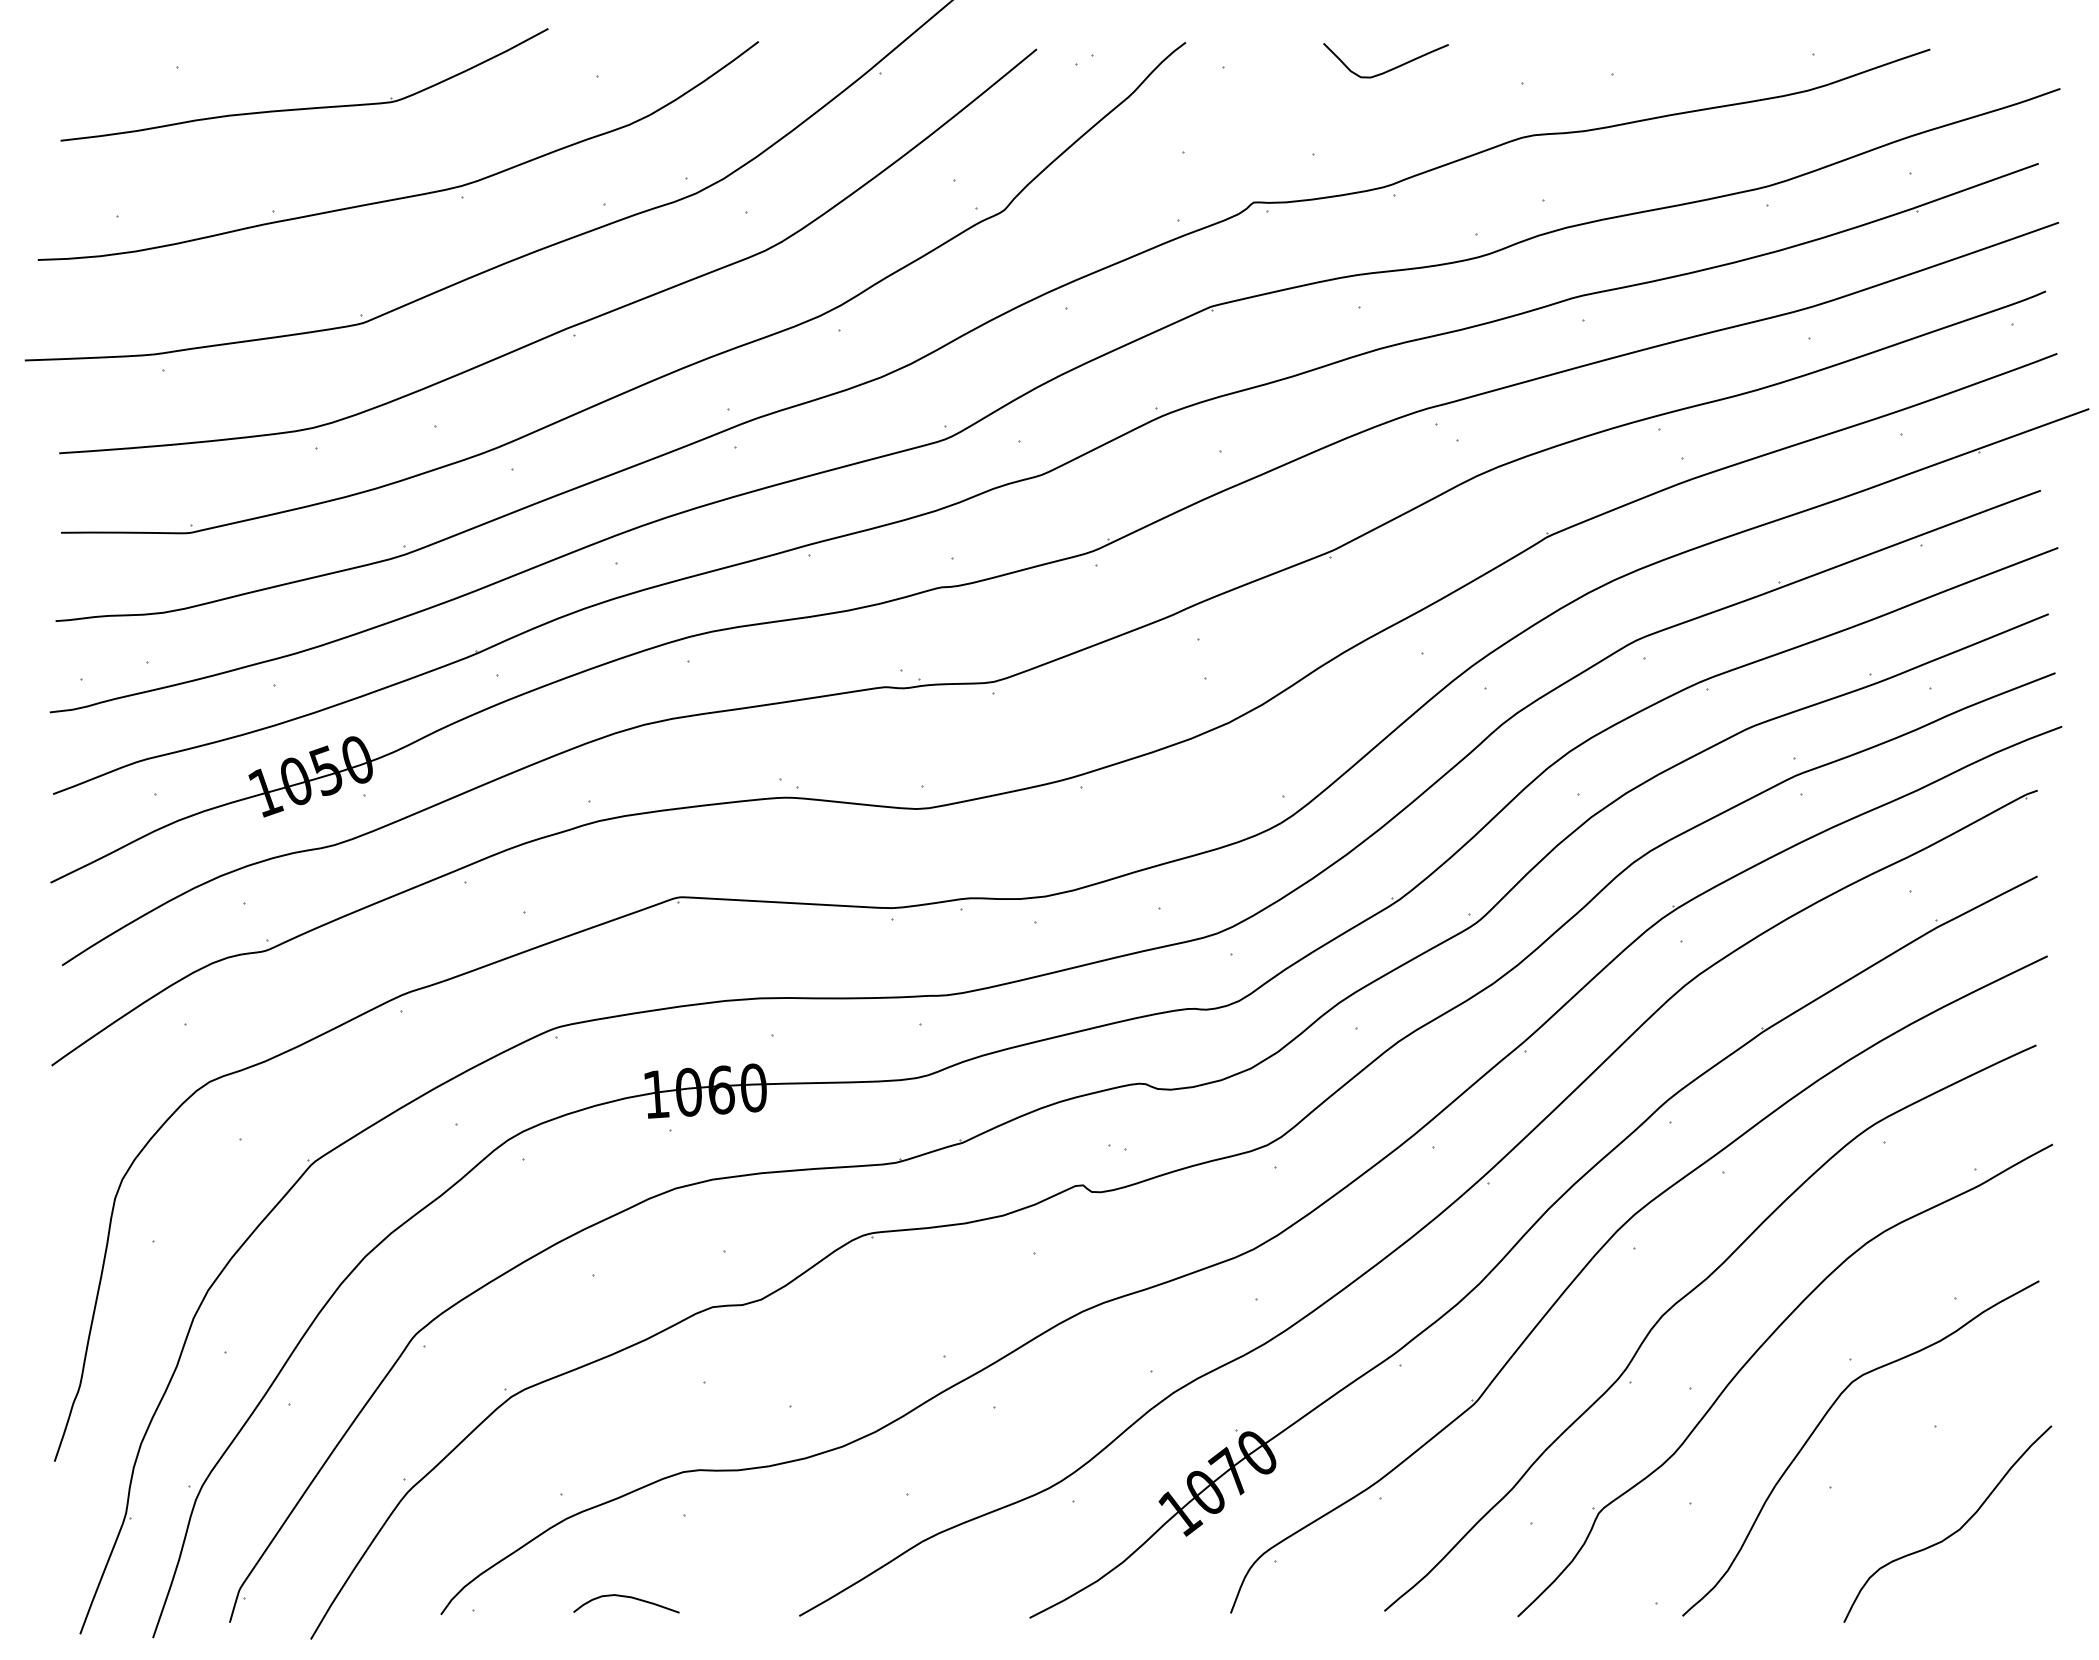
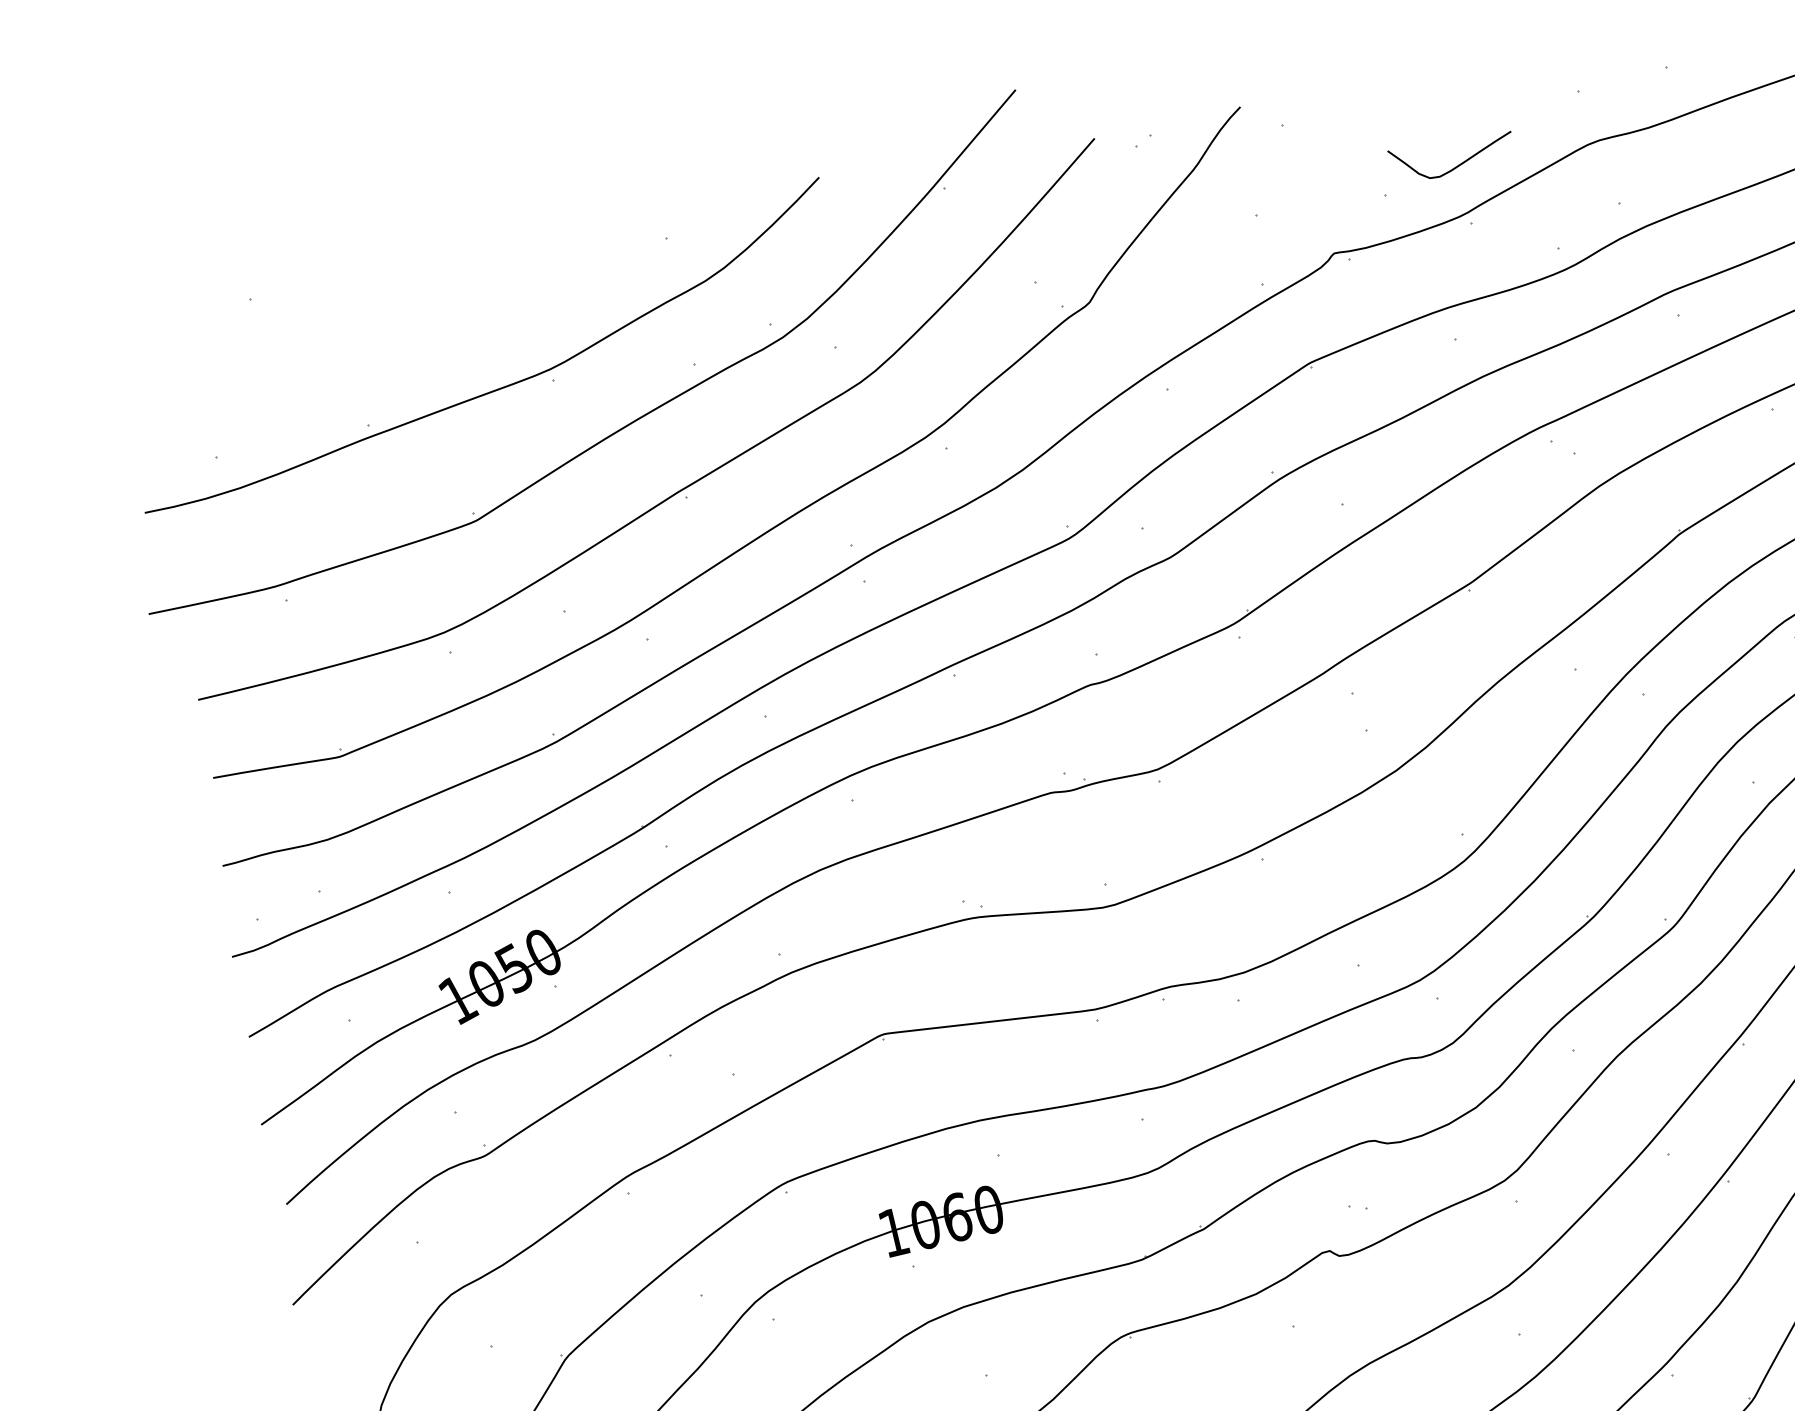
curve: (1389, 69) -> (1456, 165), moved
part: (306, 107) -> (384, 317), removed

